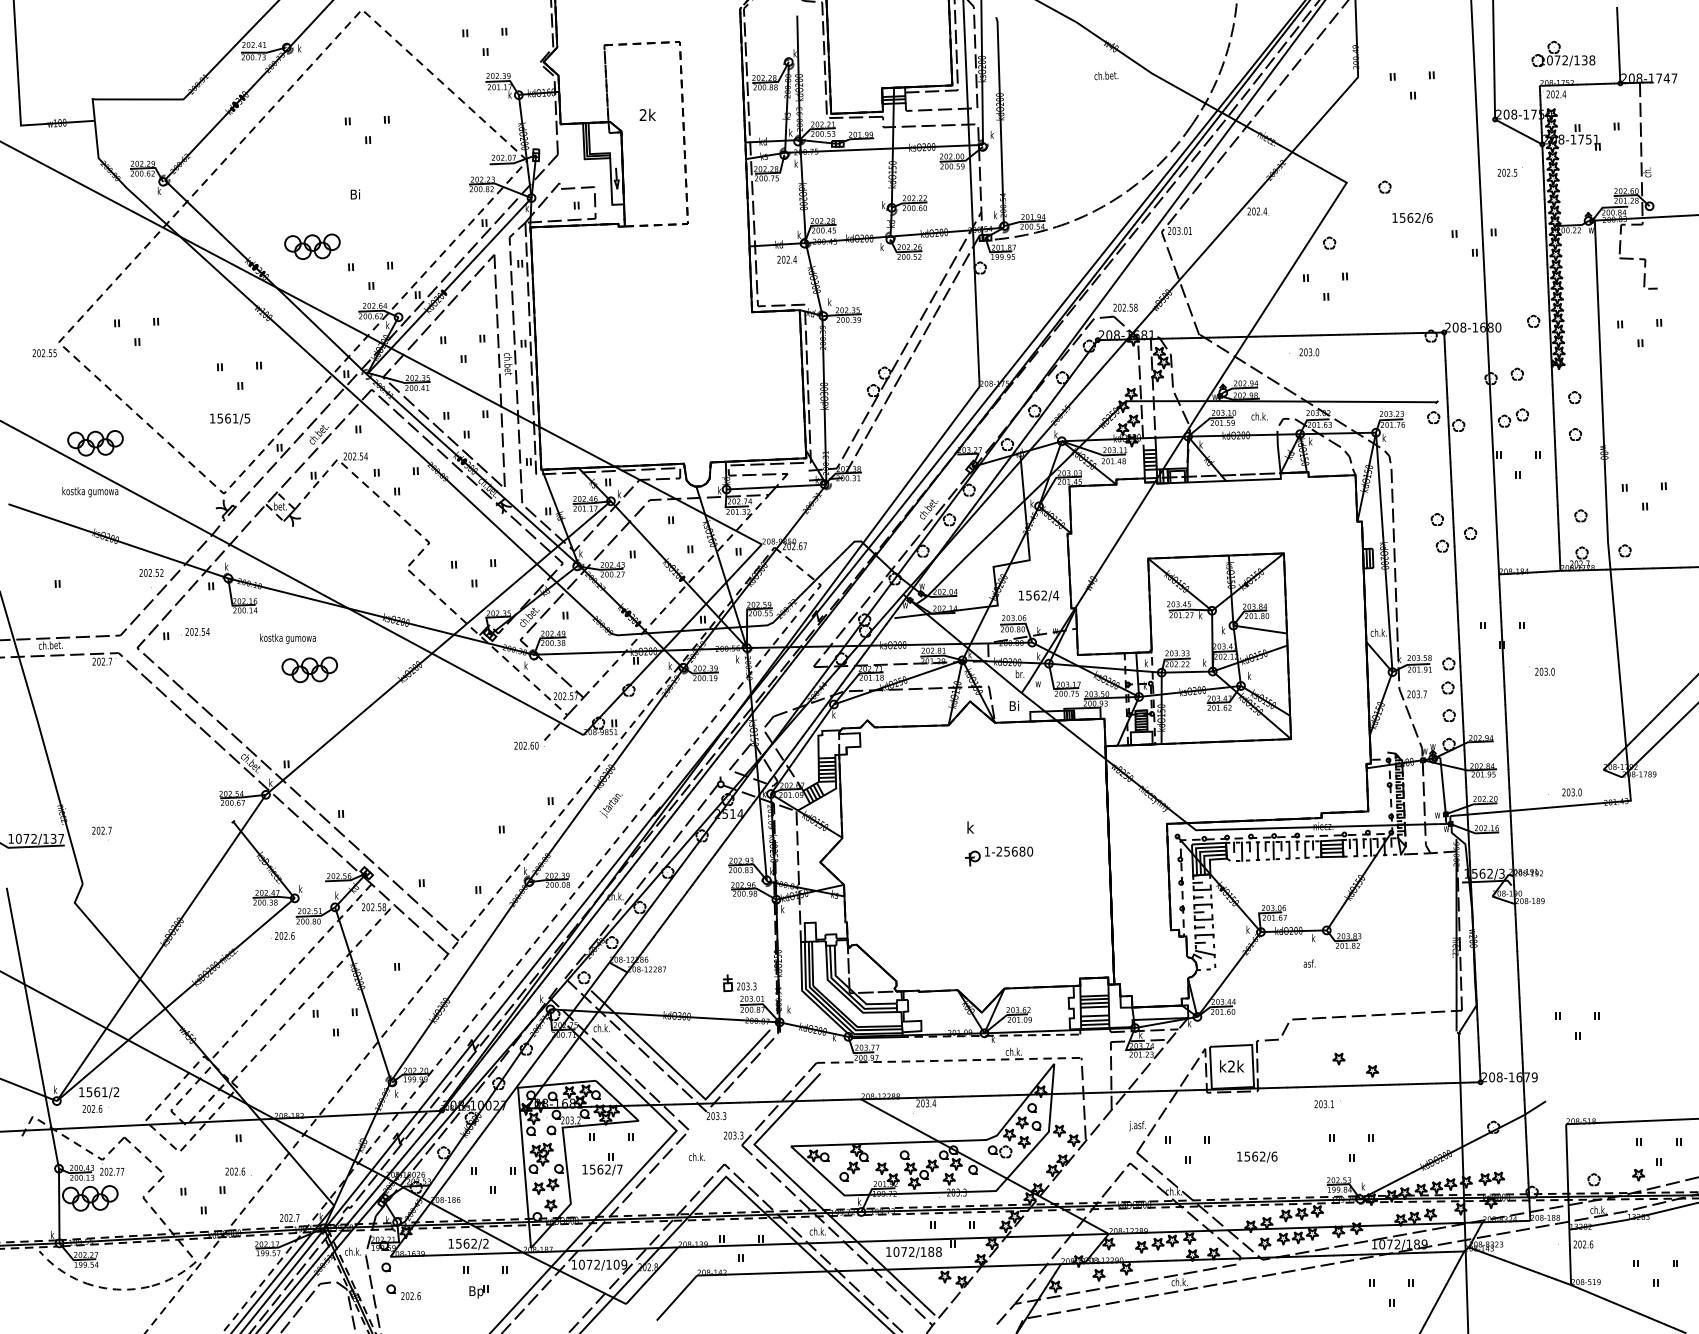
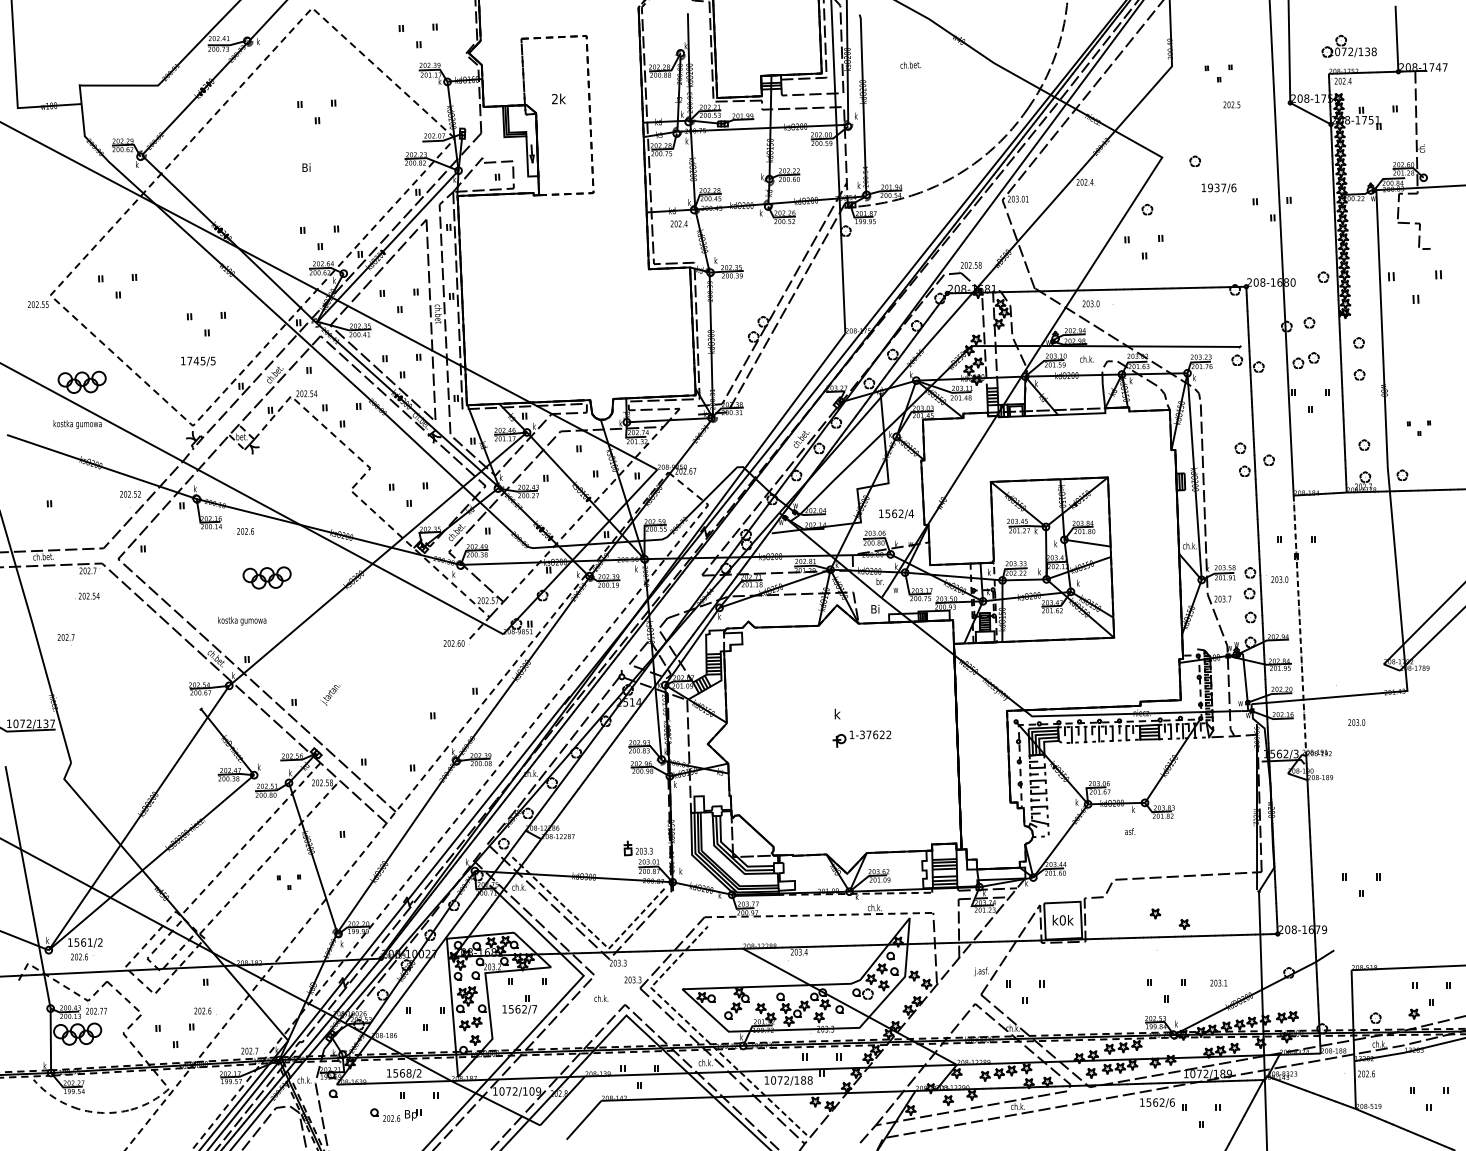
text: (1106, 75) -> (910, 64), moved
part: (1411, 85) -> (1218, 73), size x0.7
text: (1509, 171) -> (1233, 103), moved
text: (1409, 217) -> (1216, 187), 1562/6 -> 1937/6
part: (312, 246) -> (269, 212), removed
part: (1639, 333) -> (1414, 287), size x1.4
text: (1309, 352) -> (1091, 304), moved
text: (227, 418) -> (196, 360), 1561/5 -> 1745/5
part: (1643, 496) -> (1418, 428), size x0.6
text: (195, 631) -> (87, 595), moved
text: (287, 638) -> (241, 620), moved
text: (1541, 670) -> (1276, 578), moved
line: (1506, 725) -> (1300, 625), solid -> dashed
text: (1571, 792) -> (1356, 722), moved
text: (610, 805) -> (329, 695), moved
text: (101, 833) -> (65, 639), moved
text: (1014, 851) -> (875, 734), 1-25680 -> 1-37622
text: (282, 935) -> (243, 531), moved
part: (334, 1022) -> (288, 882), size x0.6
text: (1231, 1066) -> (1062, 920), k2k -> k0k
line: (683, 1078) -> (589, 930), solid -> dashed
text: (1323, 1104) -> (1218, 983), moved
text: (1257, 1156) -> (1157, 1102), moved
line: (808, 1195) -> (697, 1031), solid -> dashed
text: (474, 1243) -> (409, 1073), 1562/2 -> 1568/2
part: (403, 1292) -> (385, 1115), moved

